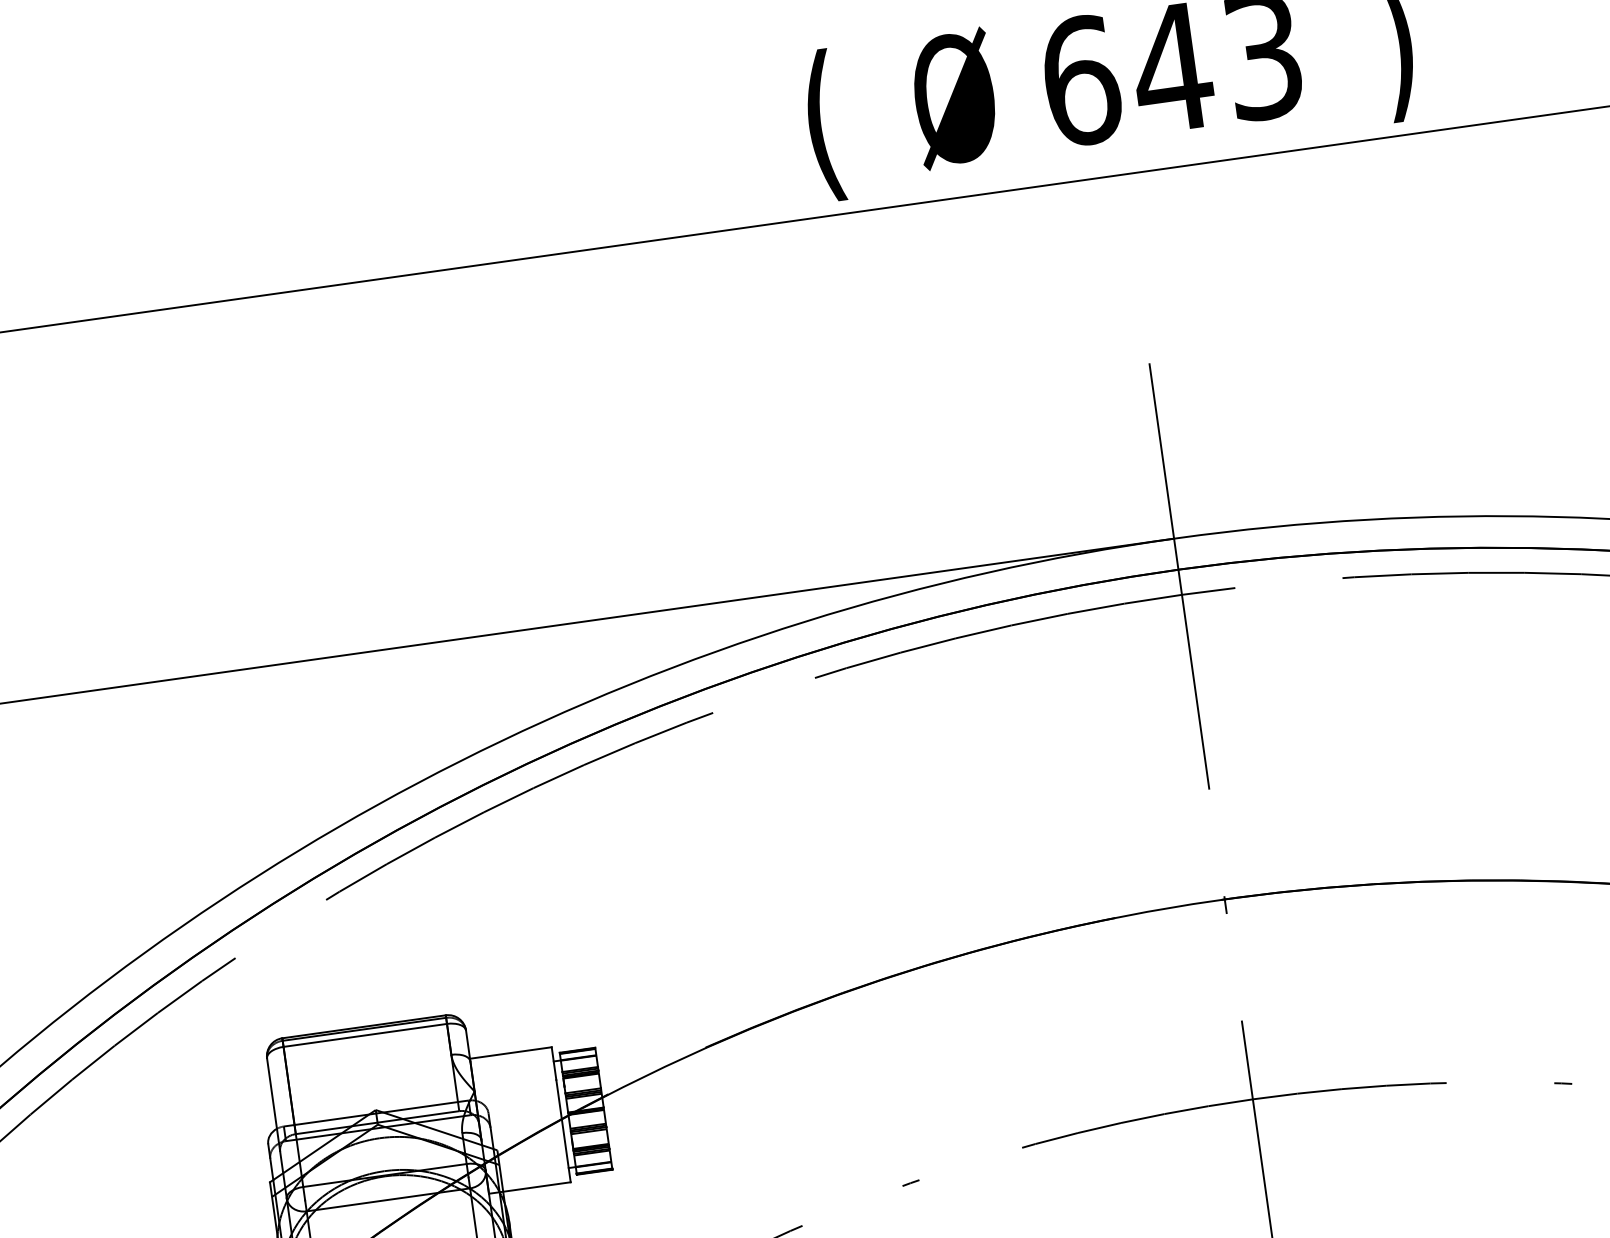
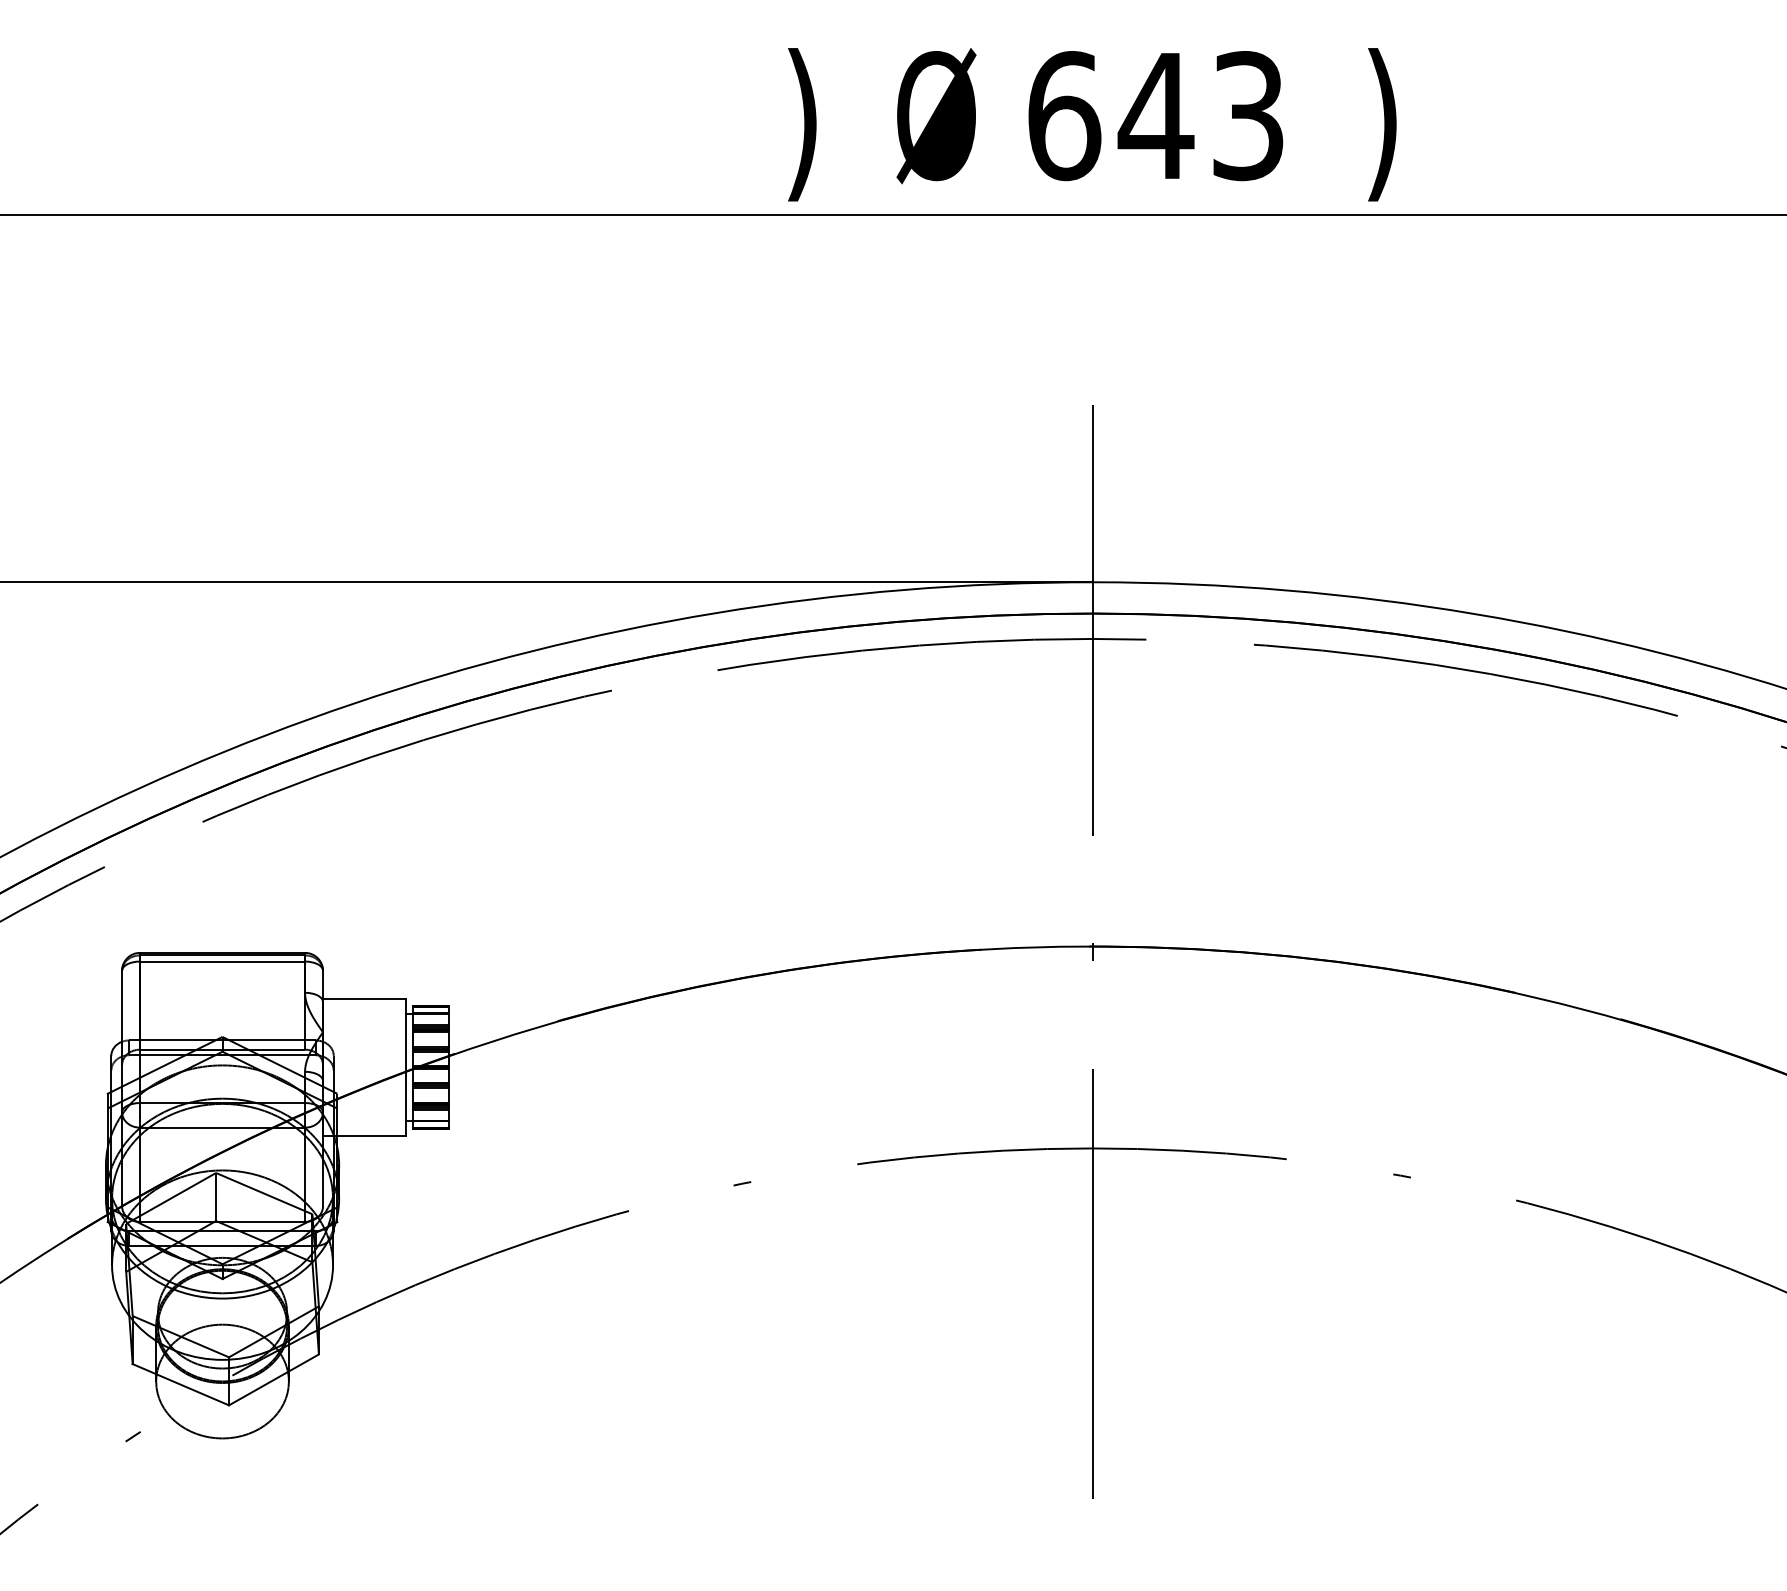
text: (823, 125) -> (802, 124), ( -> )

